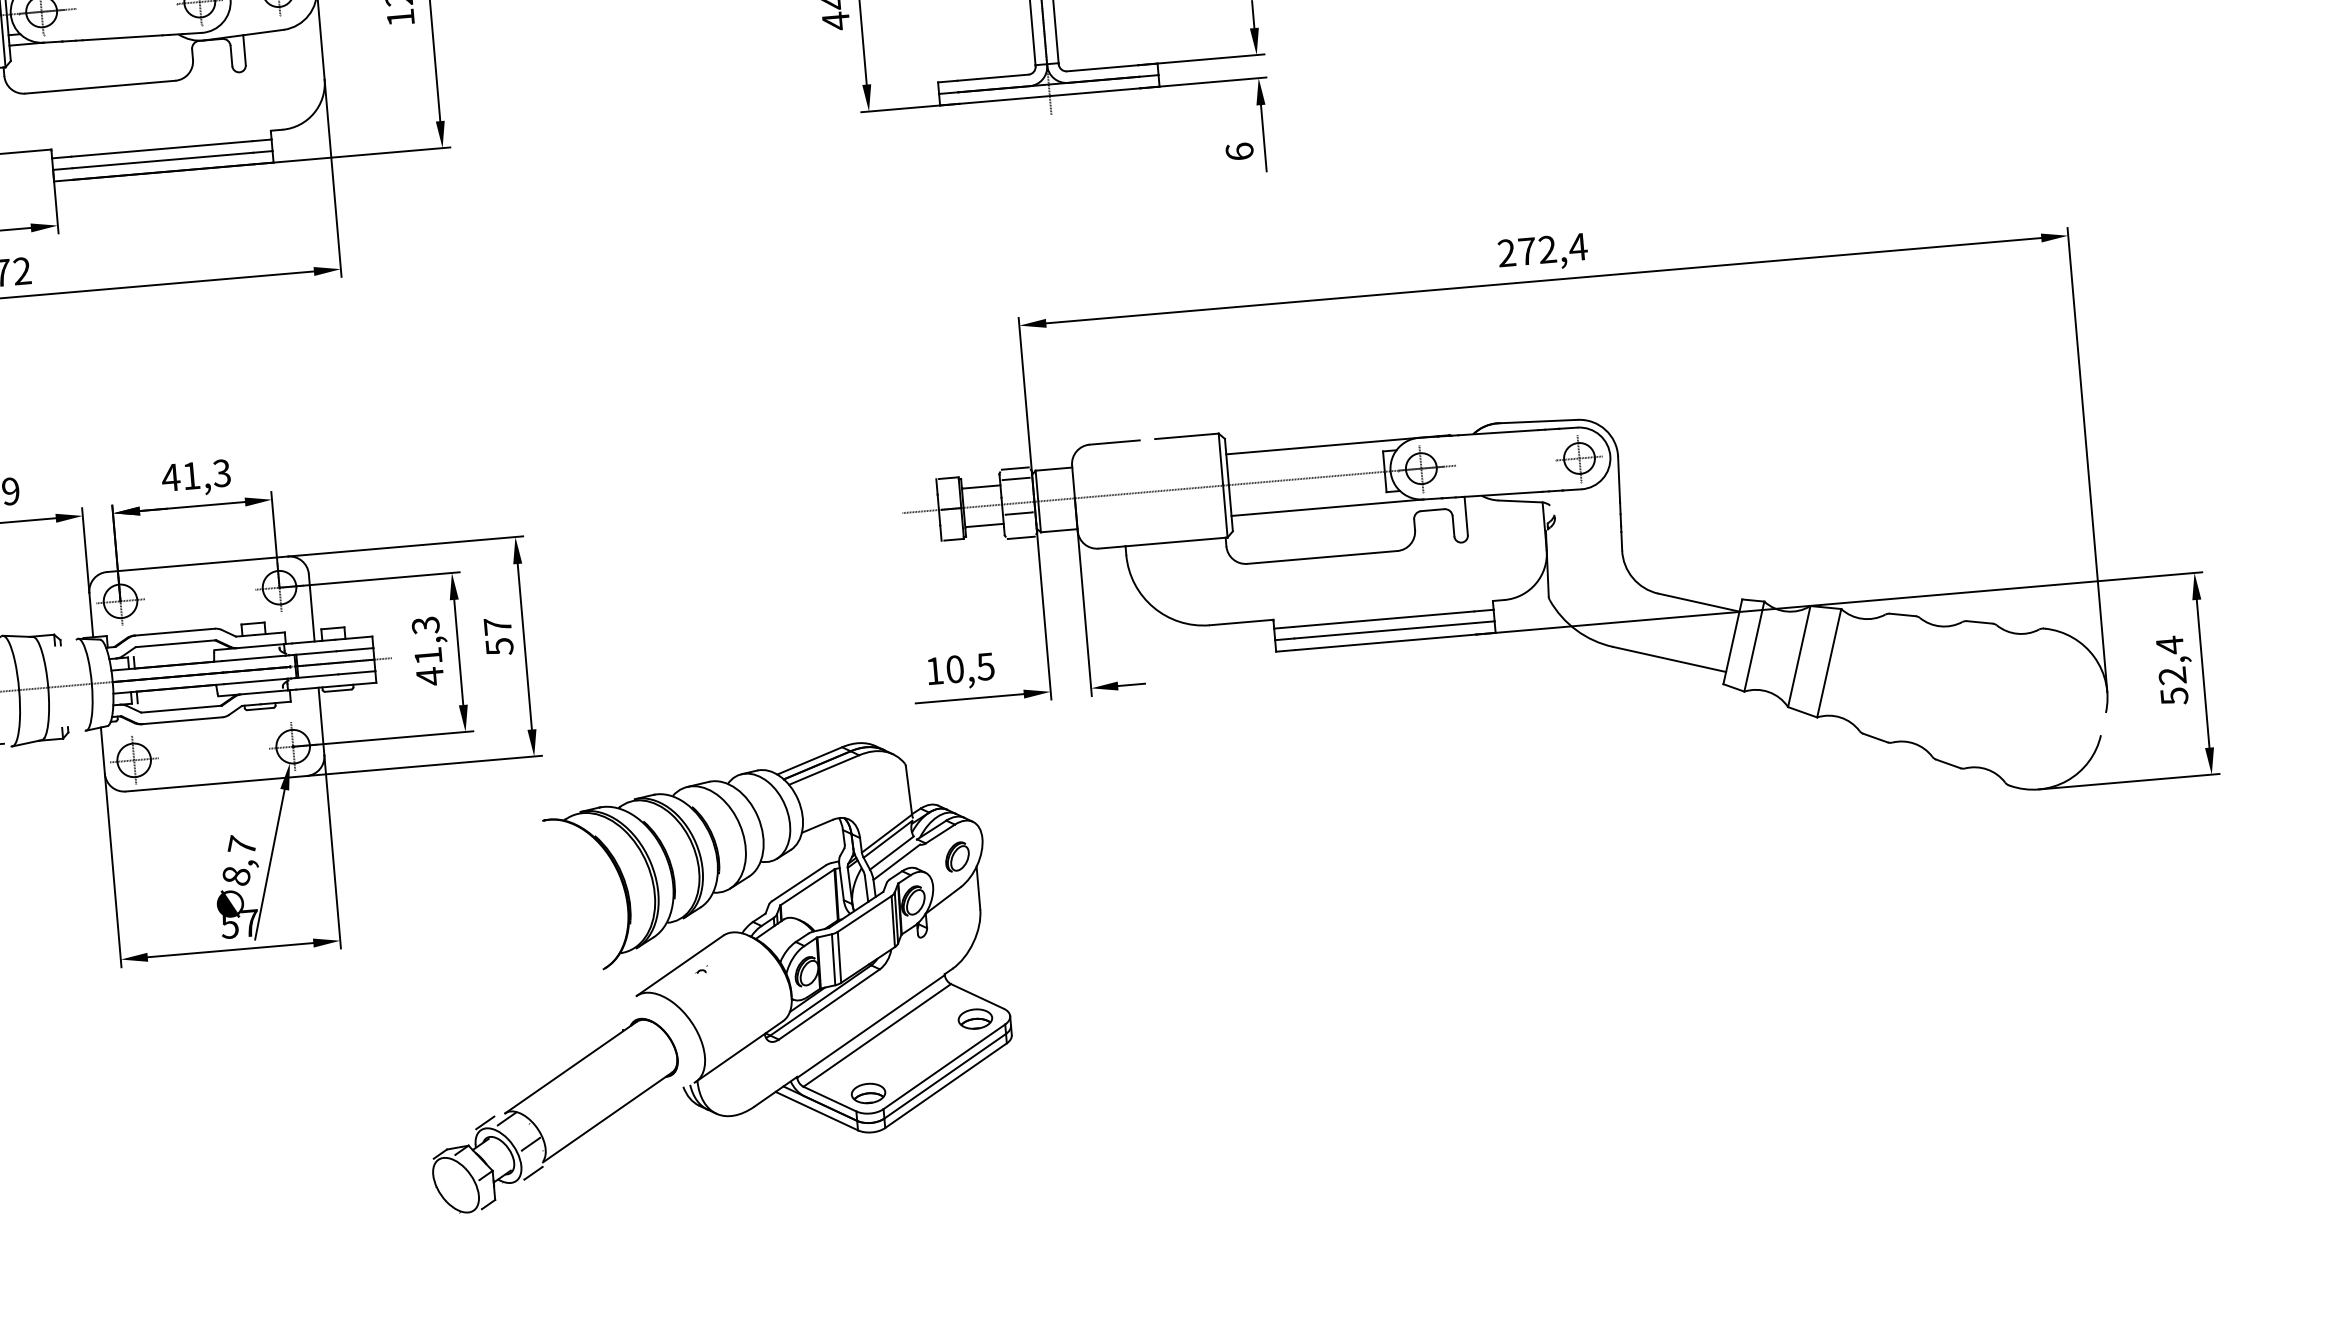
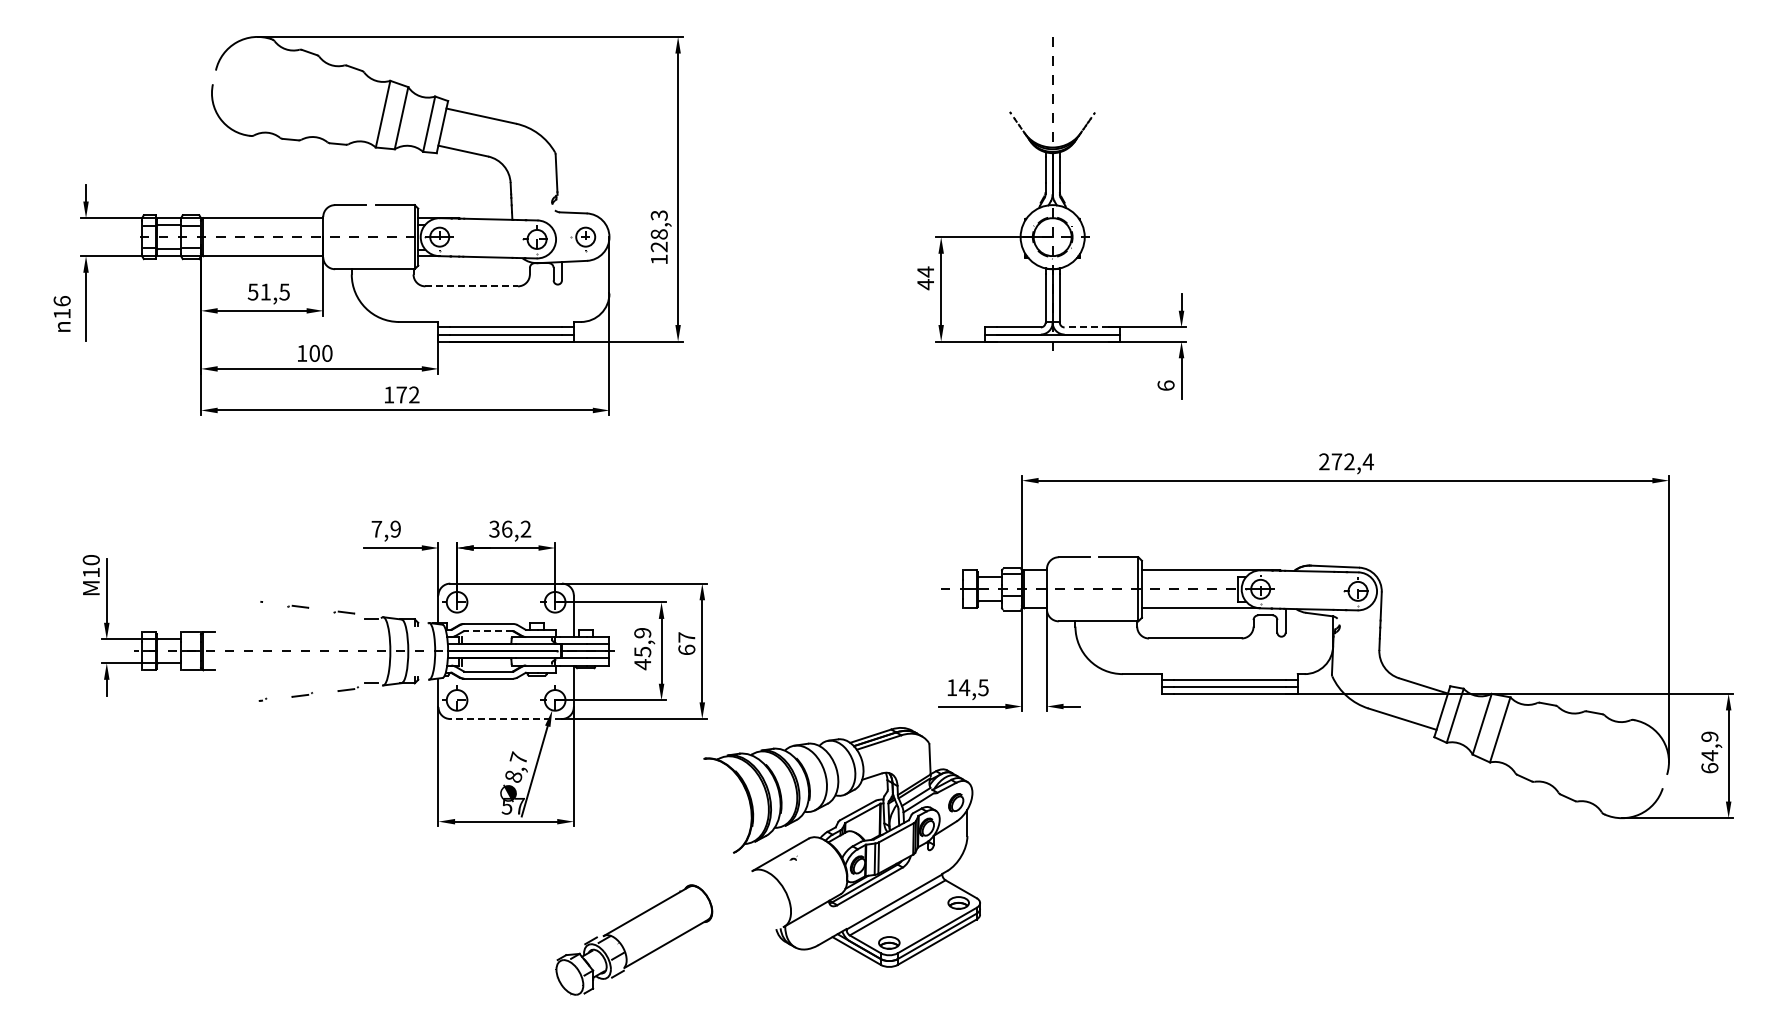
line: (1102, 68) -> (1086, 327), solid -> dashed
line: (101, 87) -> (472, 286), solid -> dashed
text: (195, 474) -> (509, 528), 41,3 -> 36,2
text: (426, 640) -> (642, 642), 41,3 -> 45,9
line: (175, 644) -> (488, 631), solid -> dashed
text: (498, 645) -> (686, 649), 57 -> 67
text: (954, 668) -> (964, 687), 10,5 -> 14,5
text: (2171, 670) -> (1709, 752), 52,4 -> 64,9
line: (216, 784) -> (506, 719), solid -> dashed
part: (555, 1114) -> (634, 939), moved

